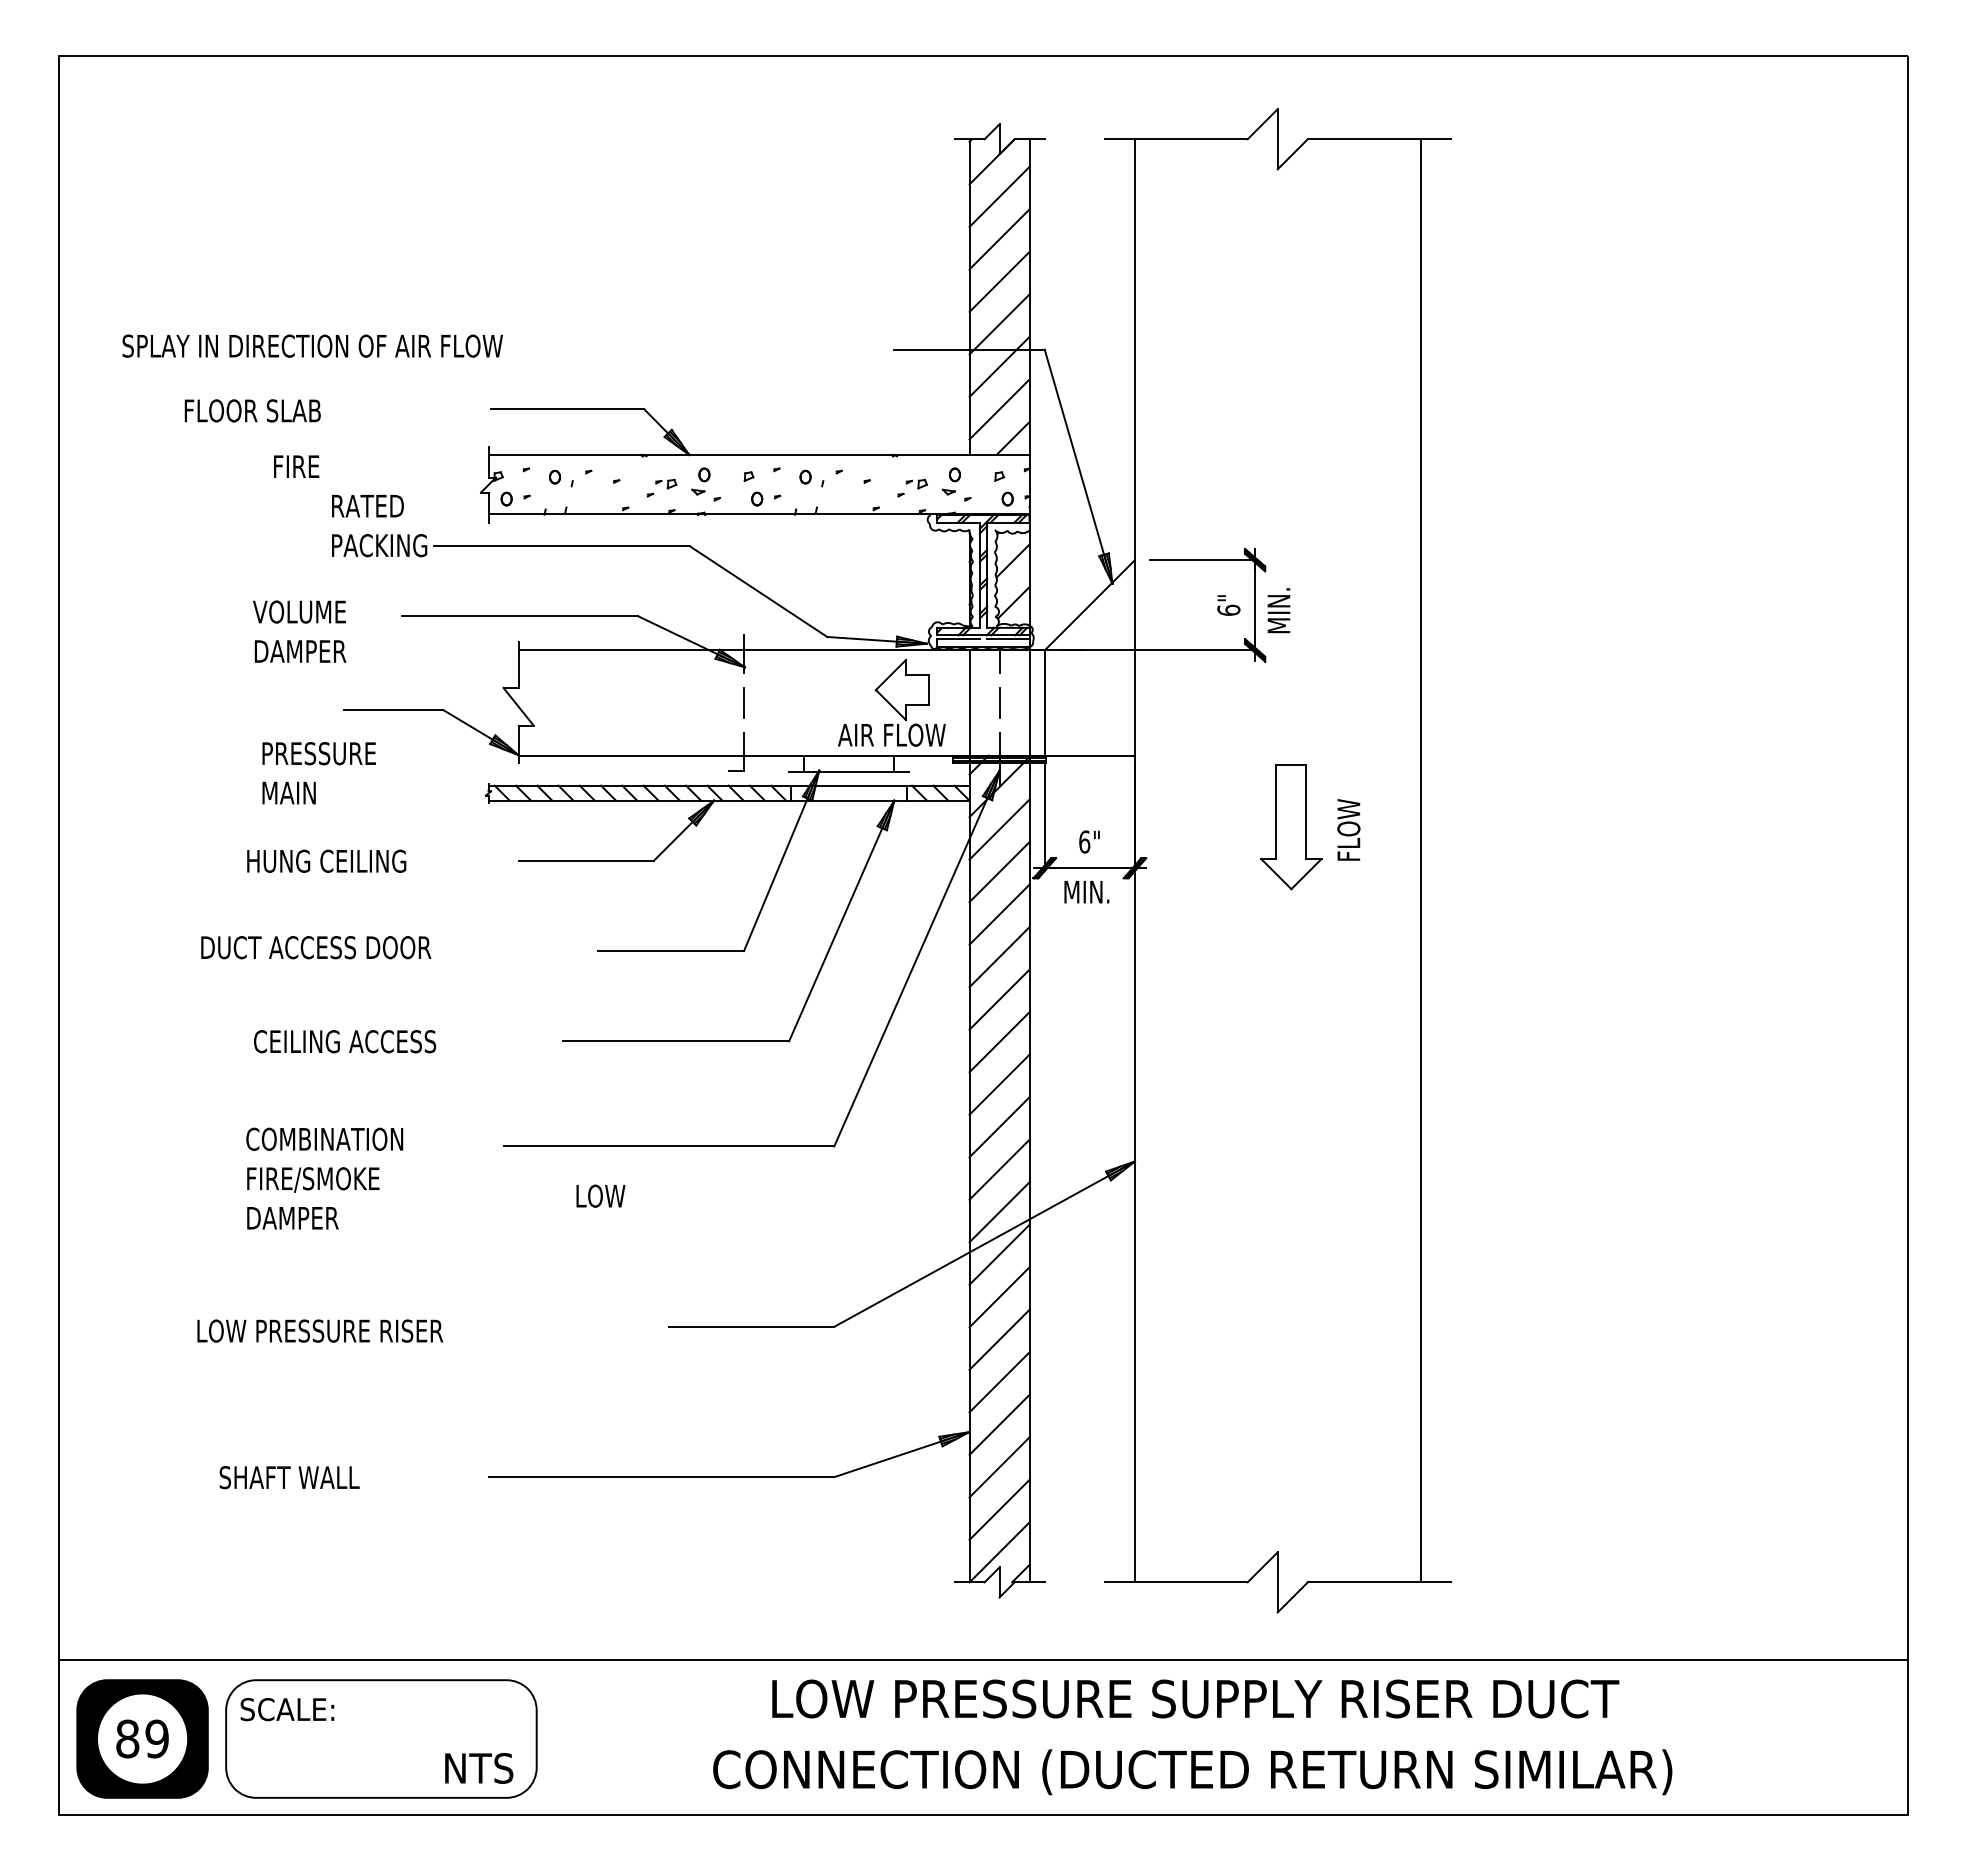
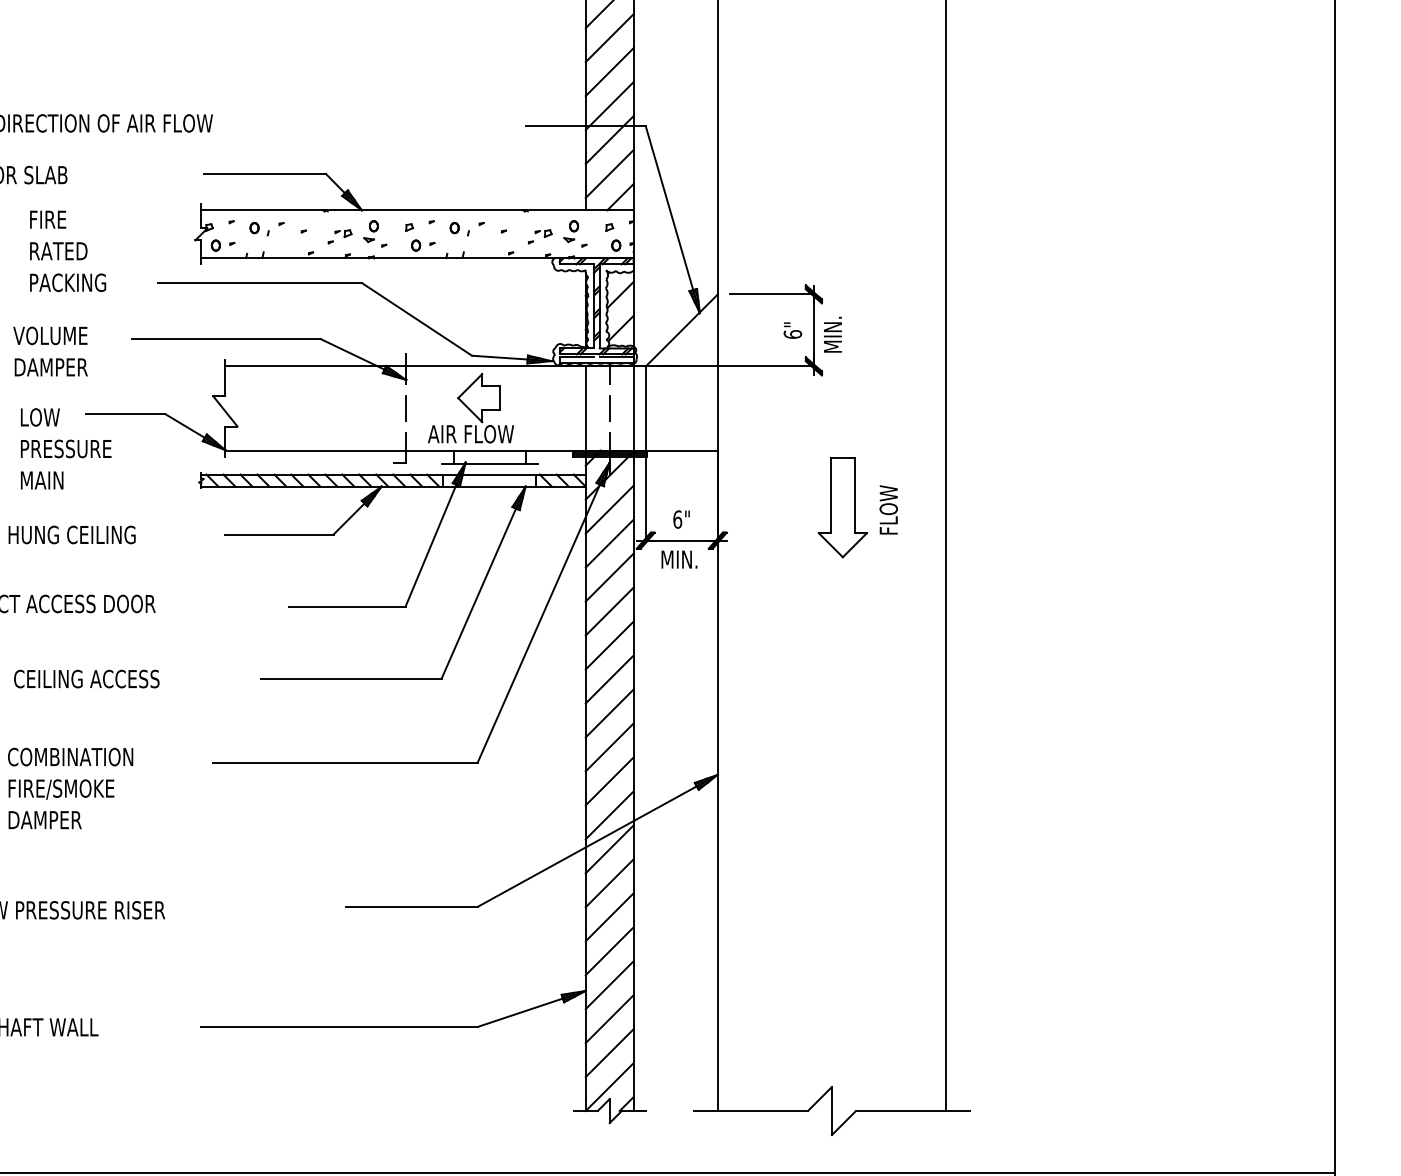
text: (367, 506) -> (58, 251), moved
text: (379, 545) -> (68, 282), moved
part: (891, 702) -> (470, 408), moved
text: (600, 1195) -> (40, 416), moved

